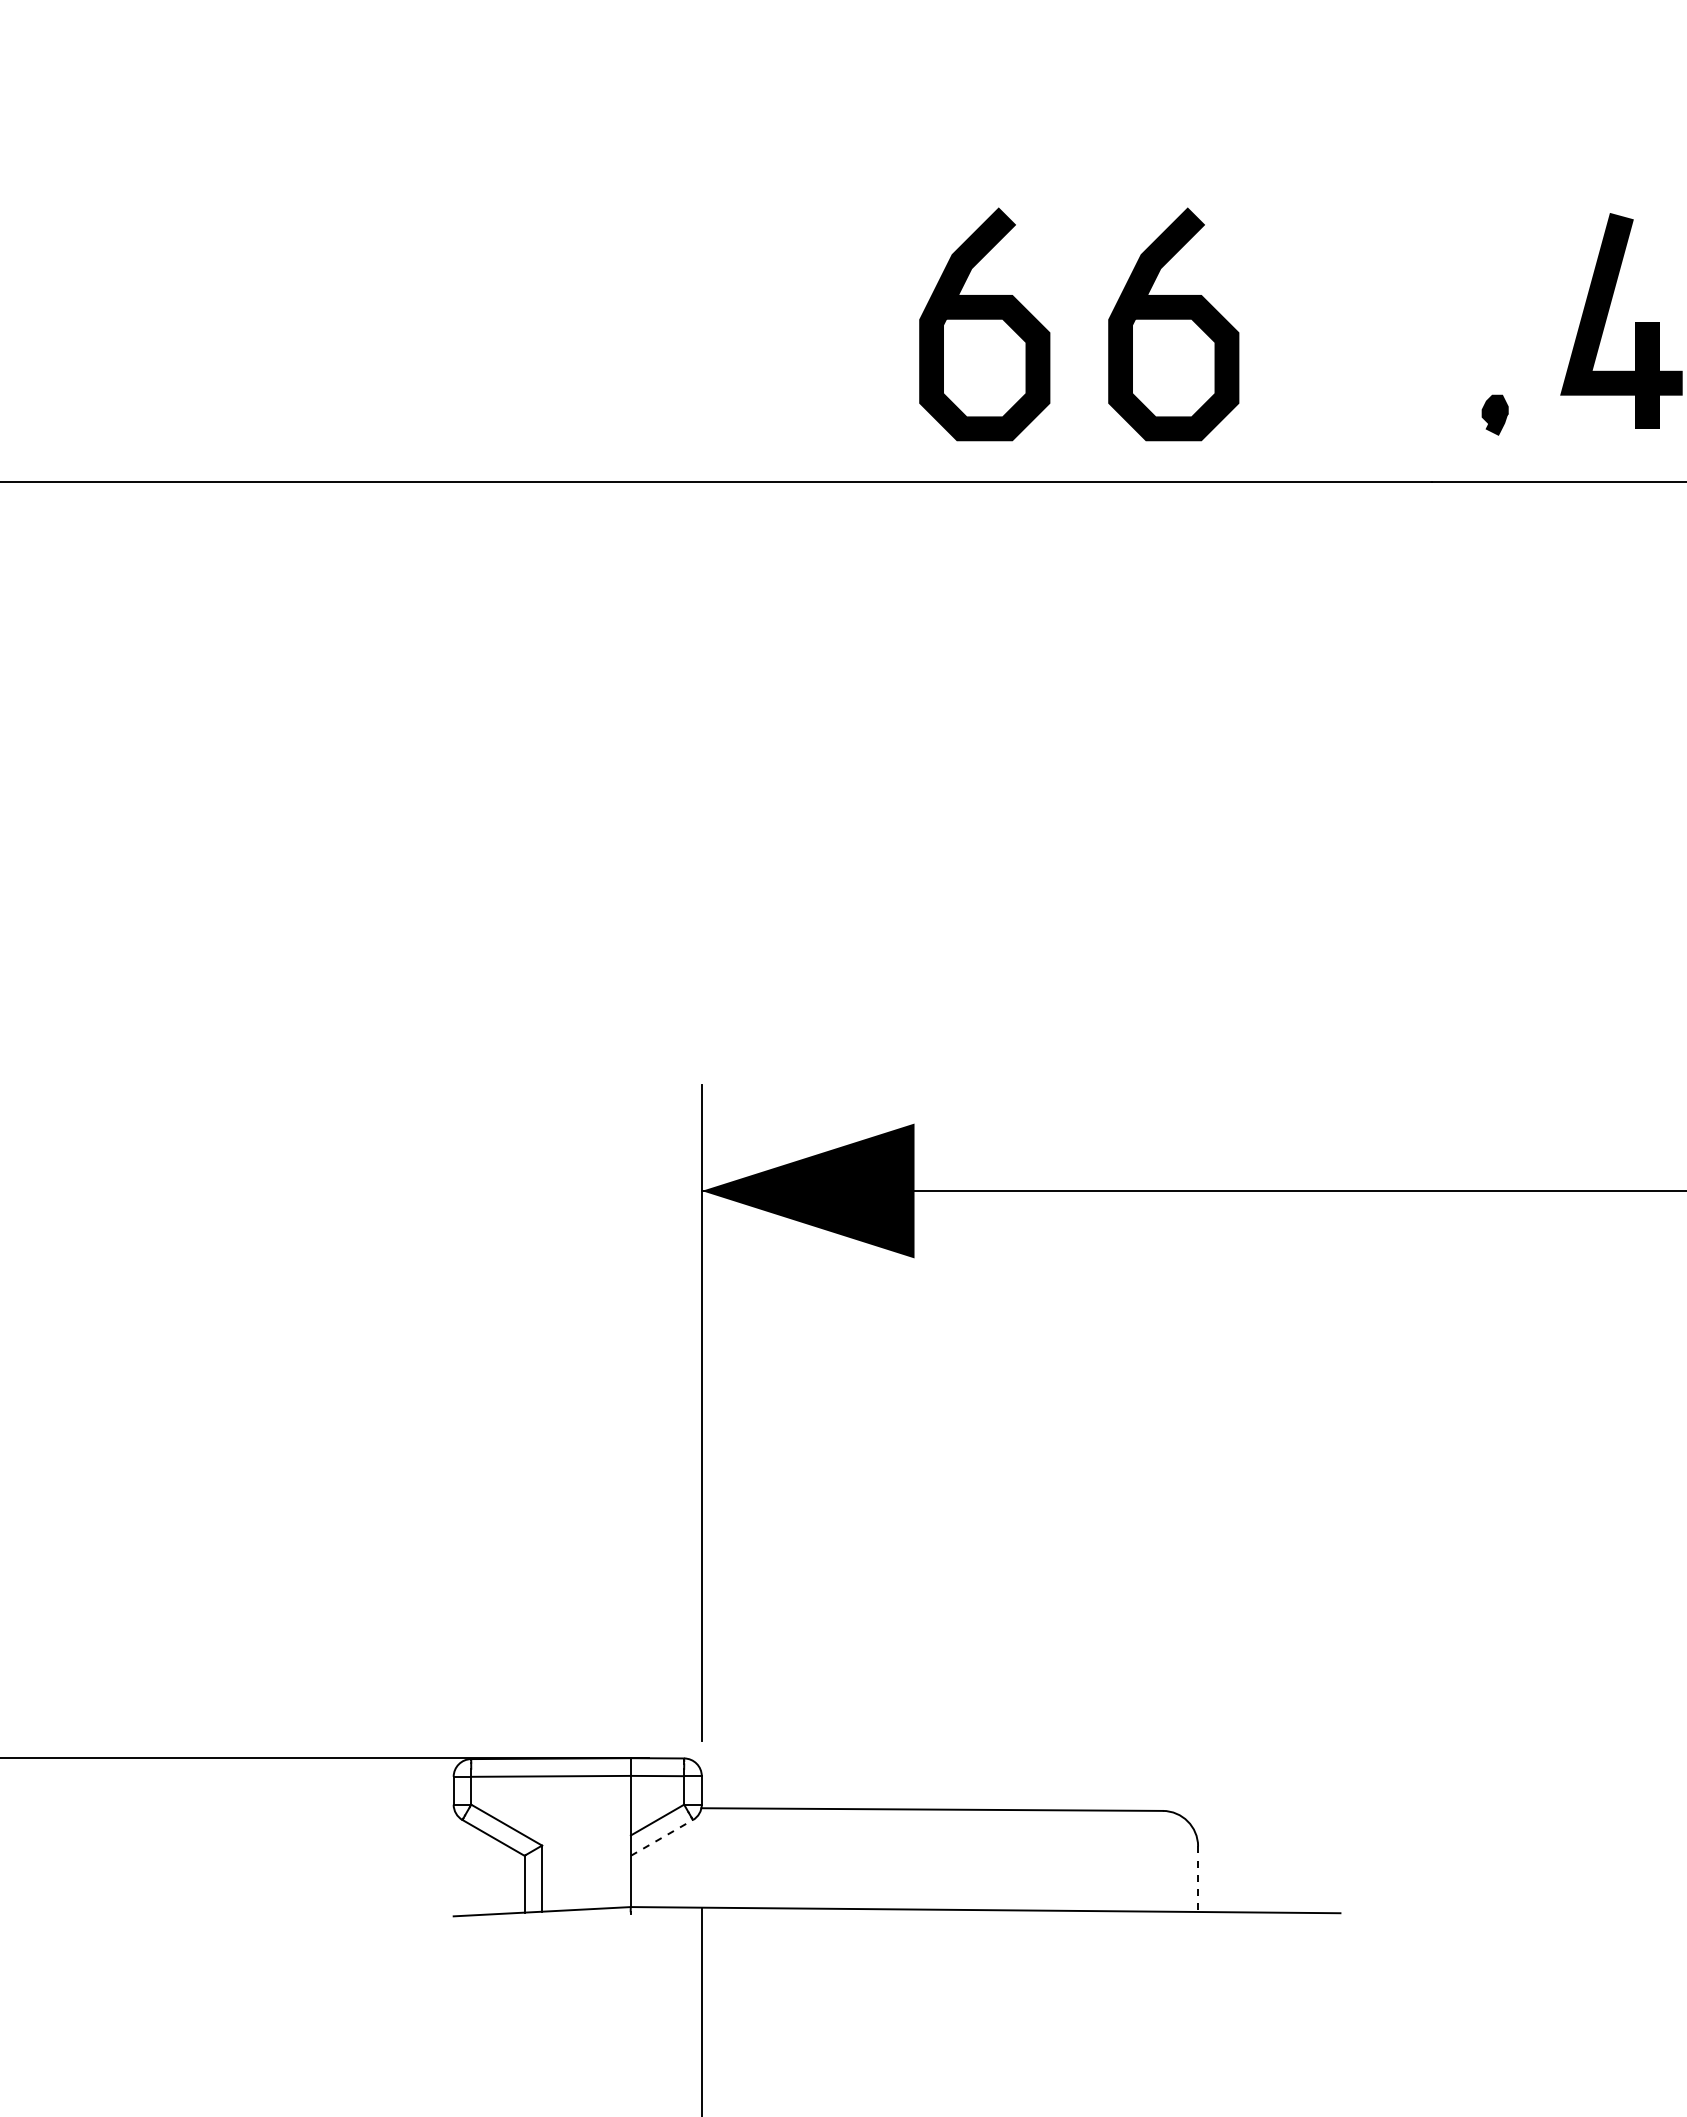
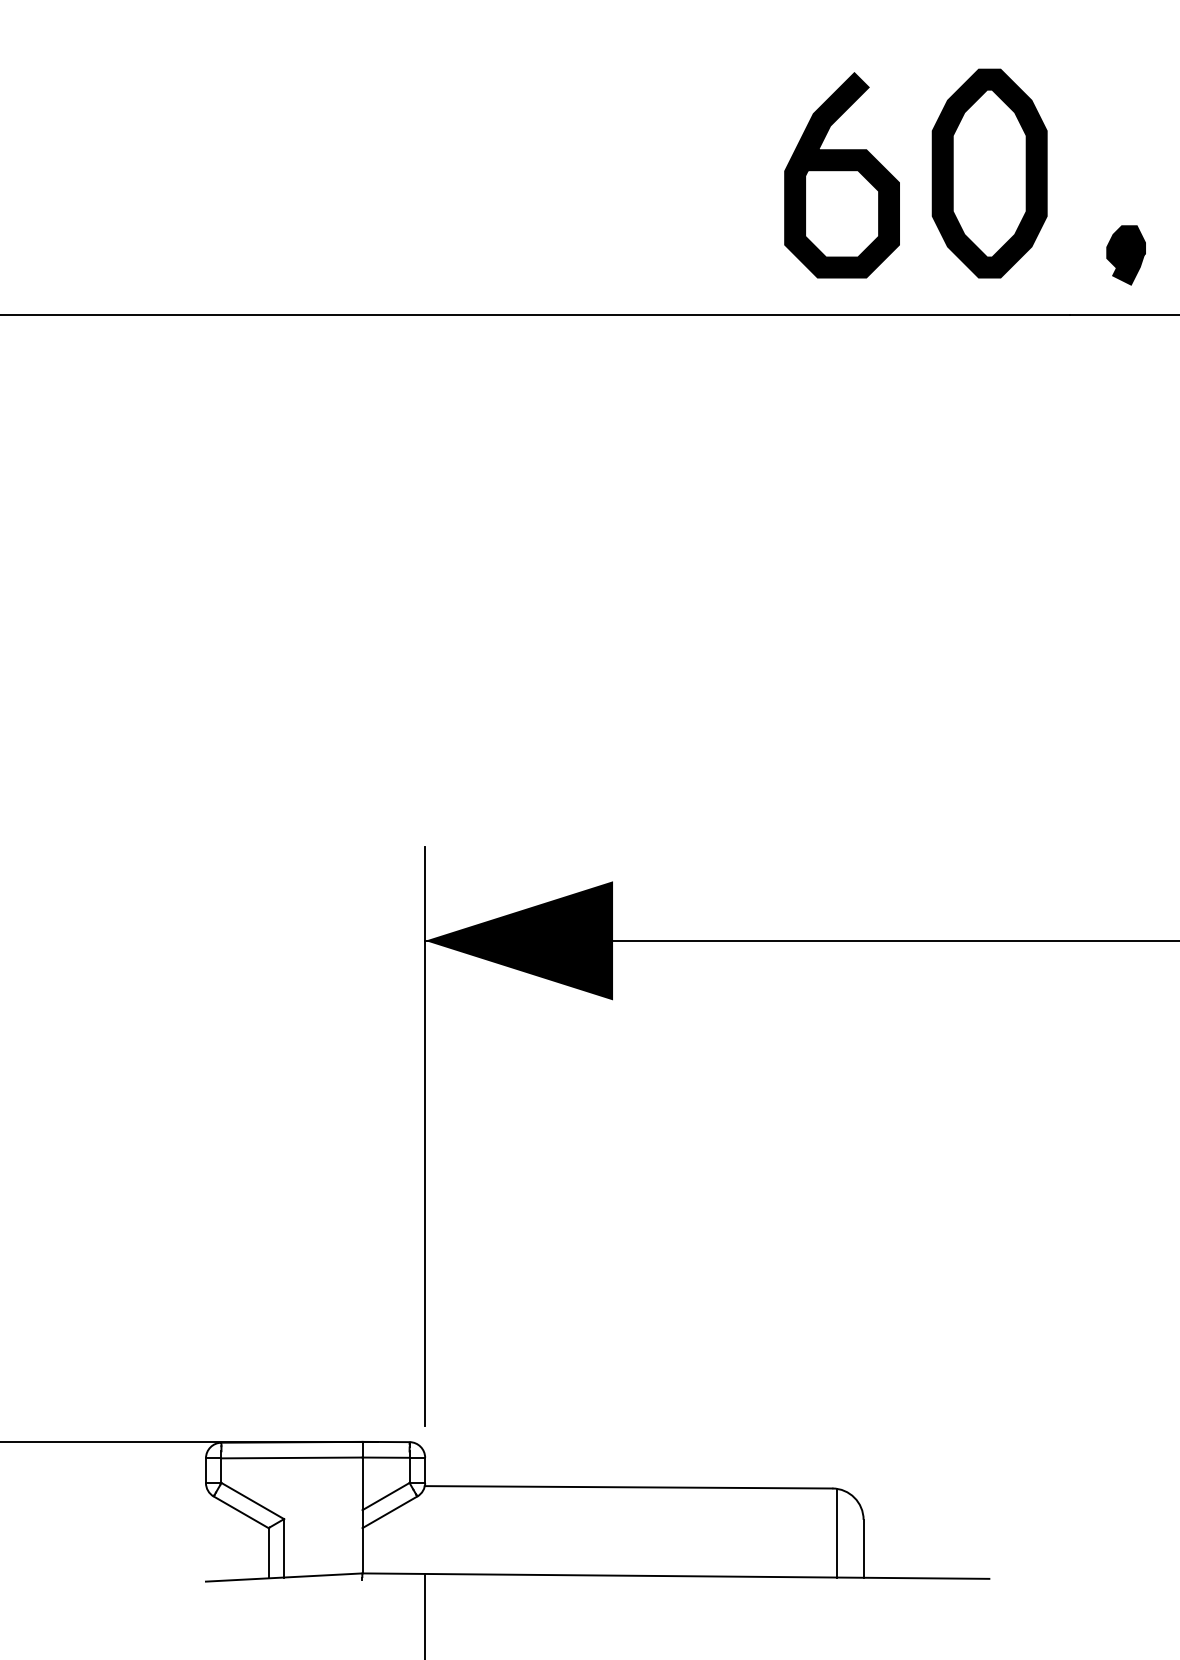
curve: (984, 319) -> (674, 170), removed
part: (1340, 322) -> (989, 173), added
part: (1494, 415) -> (1125, 255), size x1.67
line: (661, 1837) -> (389, 1511), dashed -> solid
line: (1167, 1861) -> (836, 1533), added
line: (1198, 1879) -> (863, 1549), dashed -> solid

